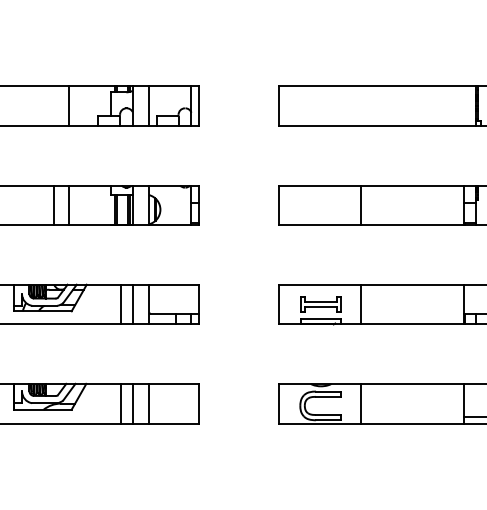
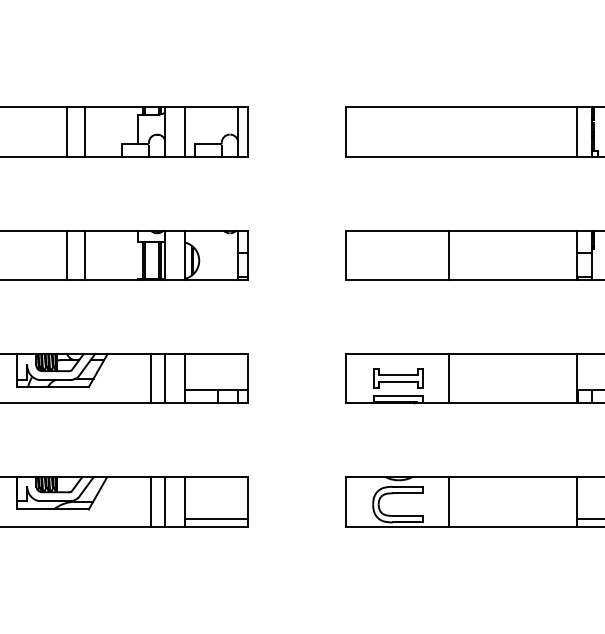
line: (53, 106) -> (66, 132), added
line: (464, 106) -> (577, 132), added
line: (174, 417) -> (216, 519), added

